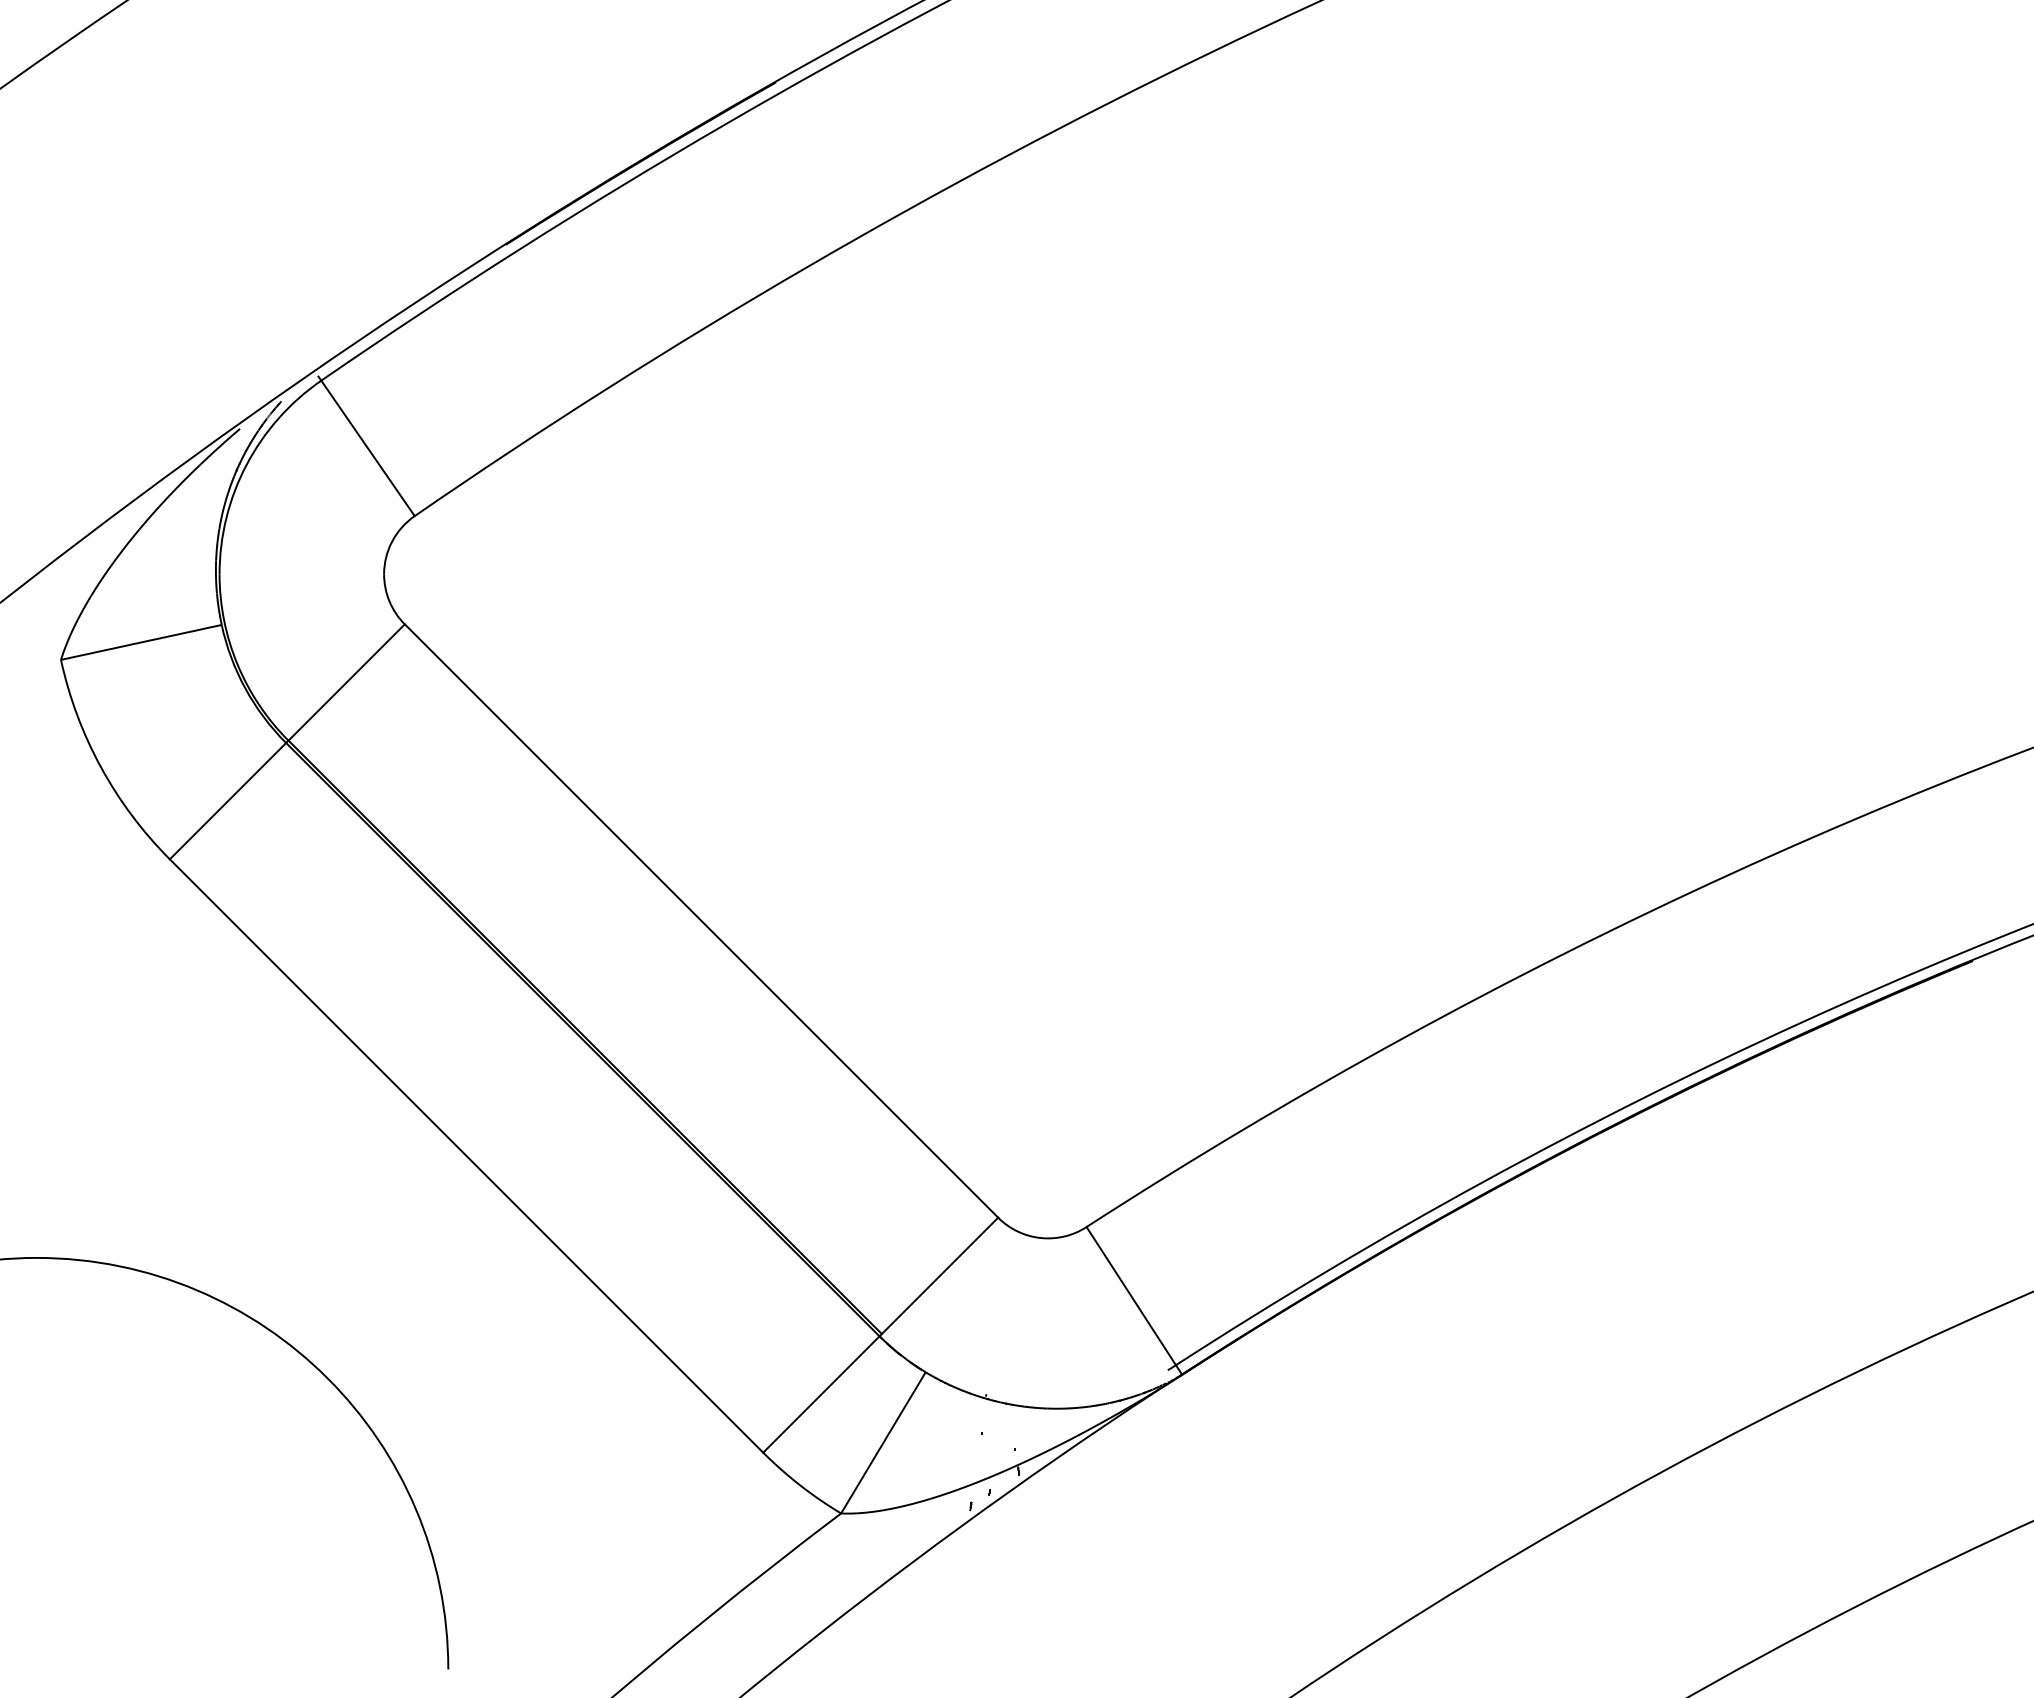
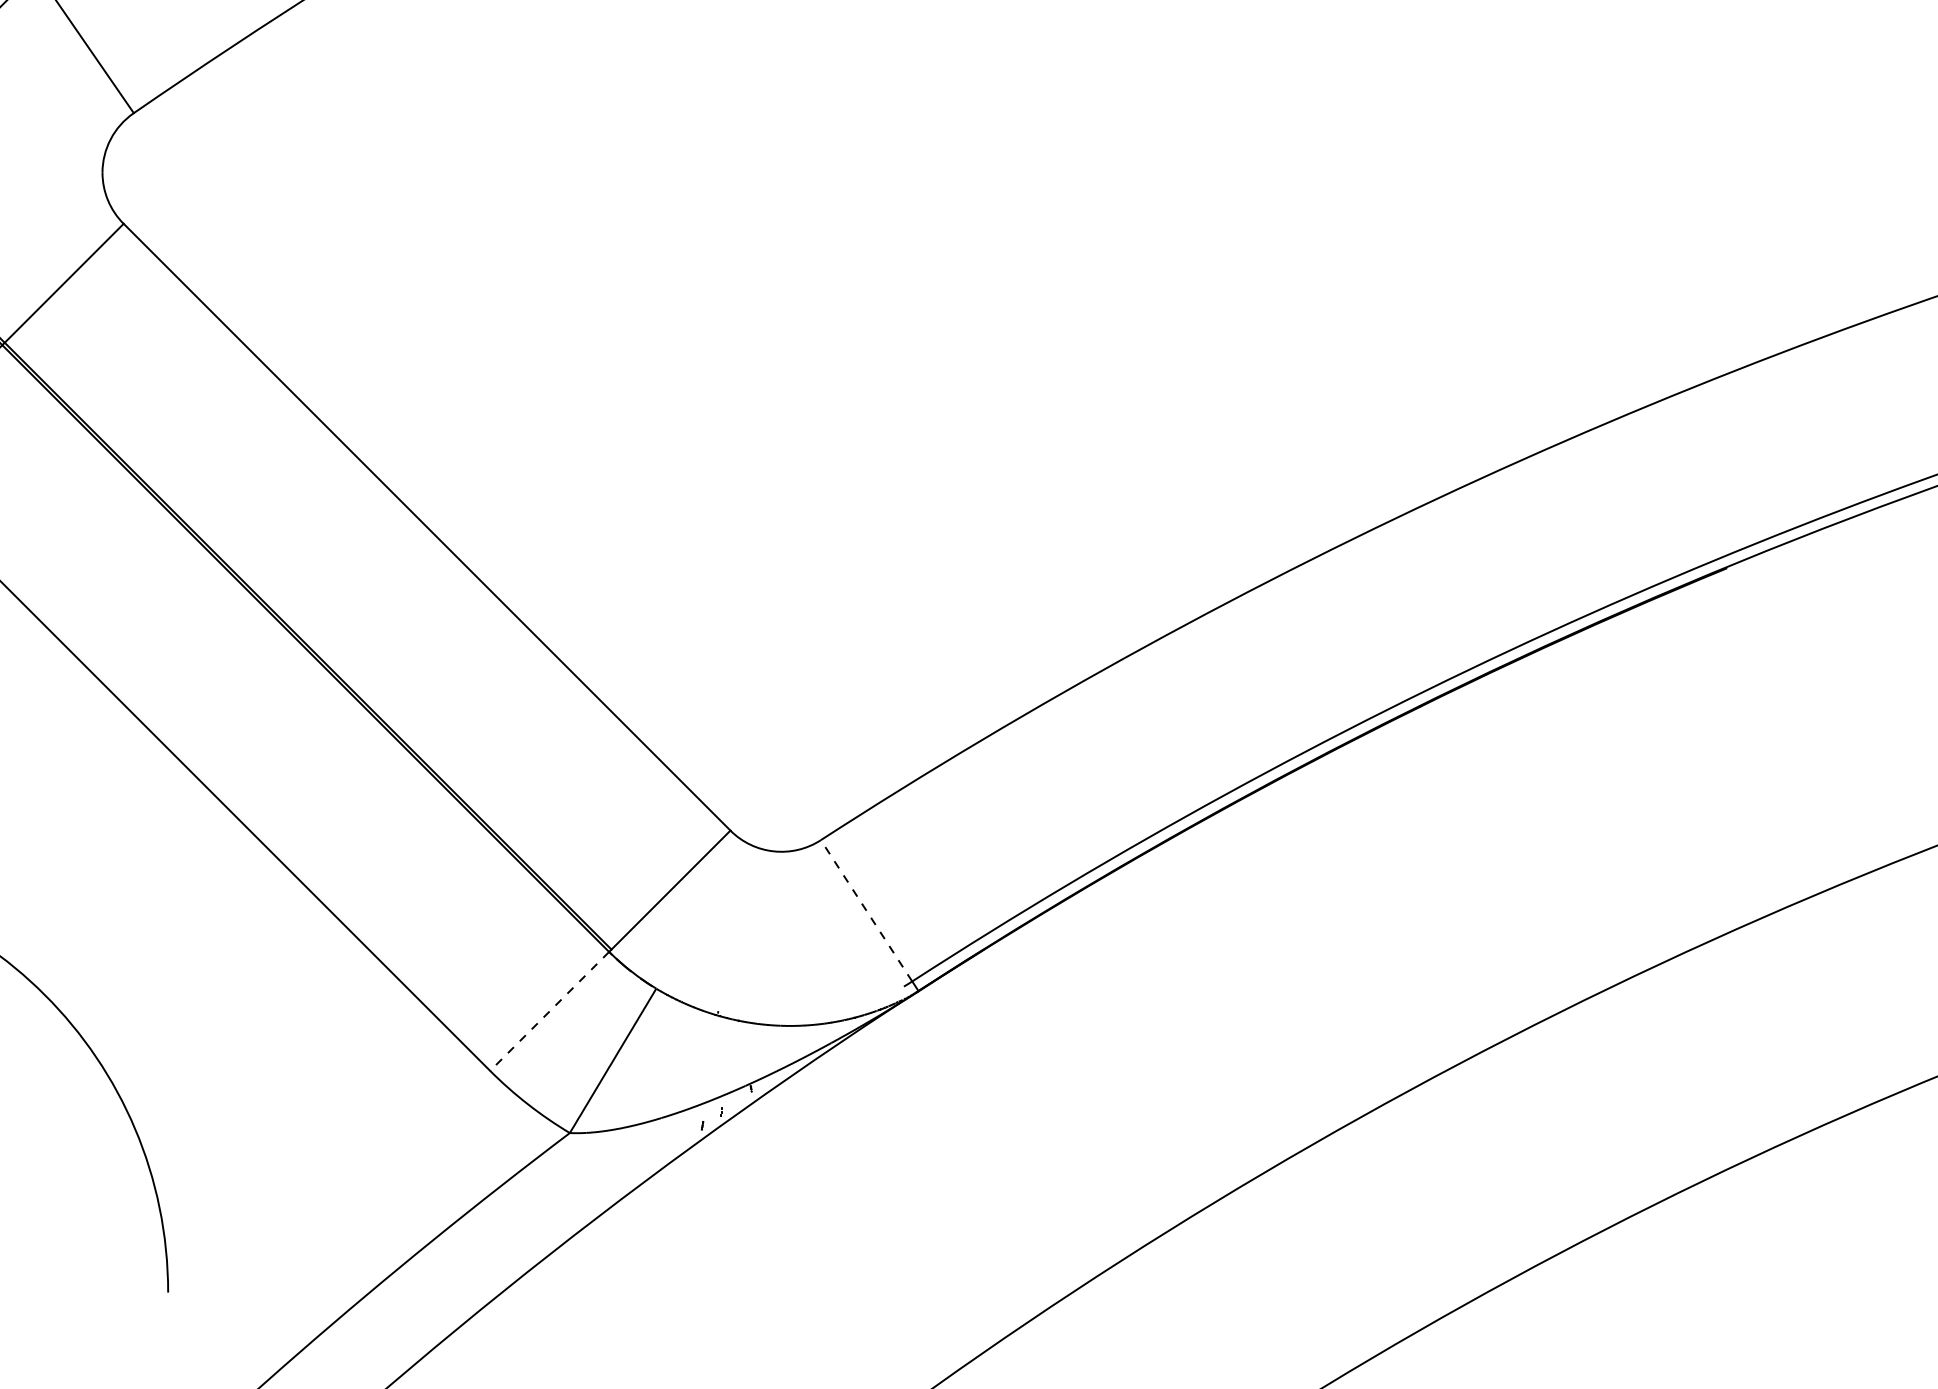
line: (1130, 1295) -> (865, 910), solid -> dashed
line: (821, 1394) -> (549, 1011), solid -> dashed

